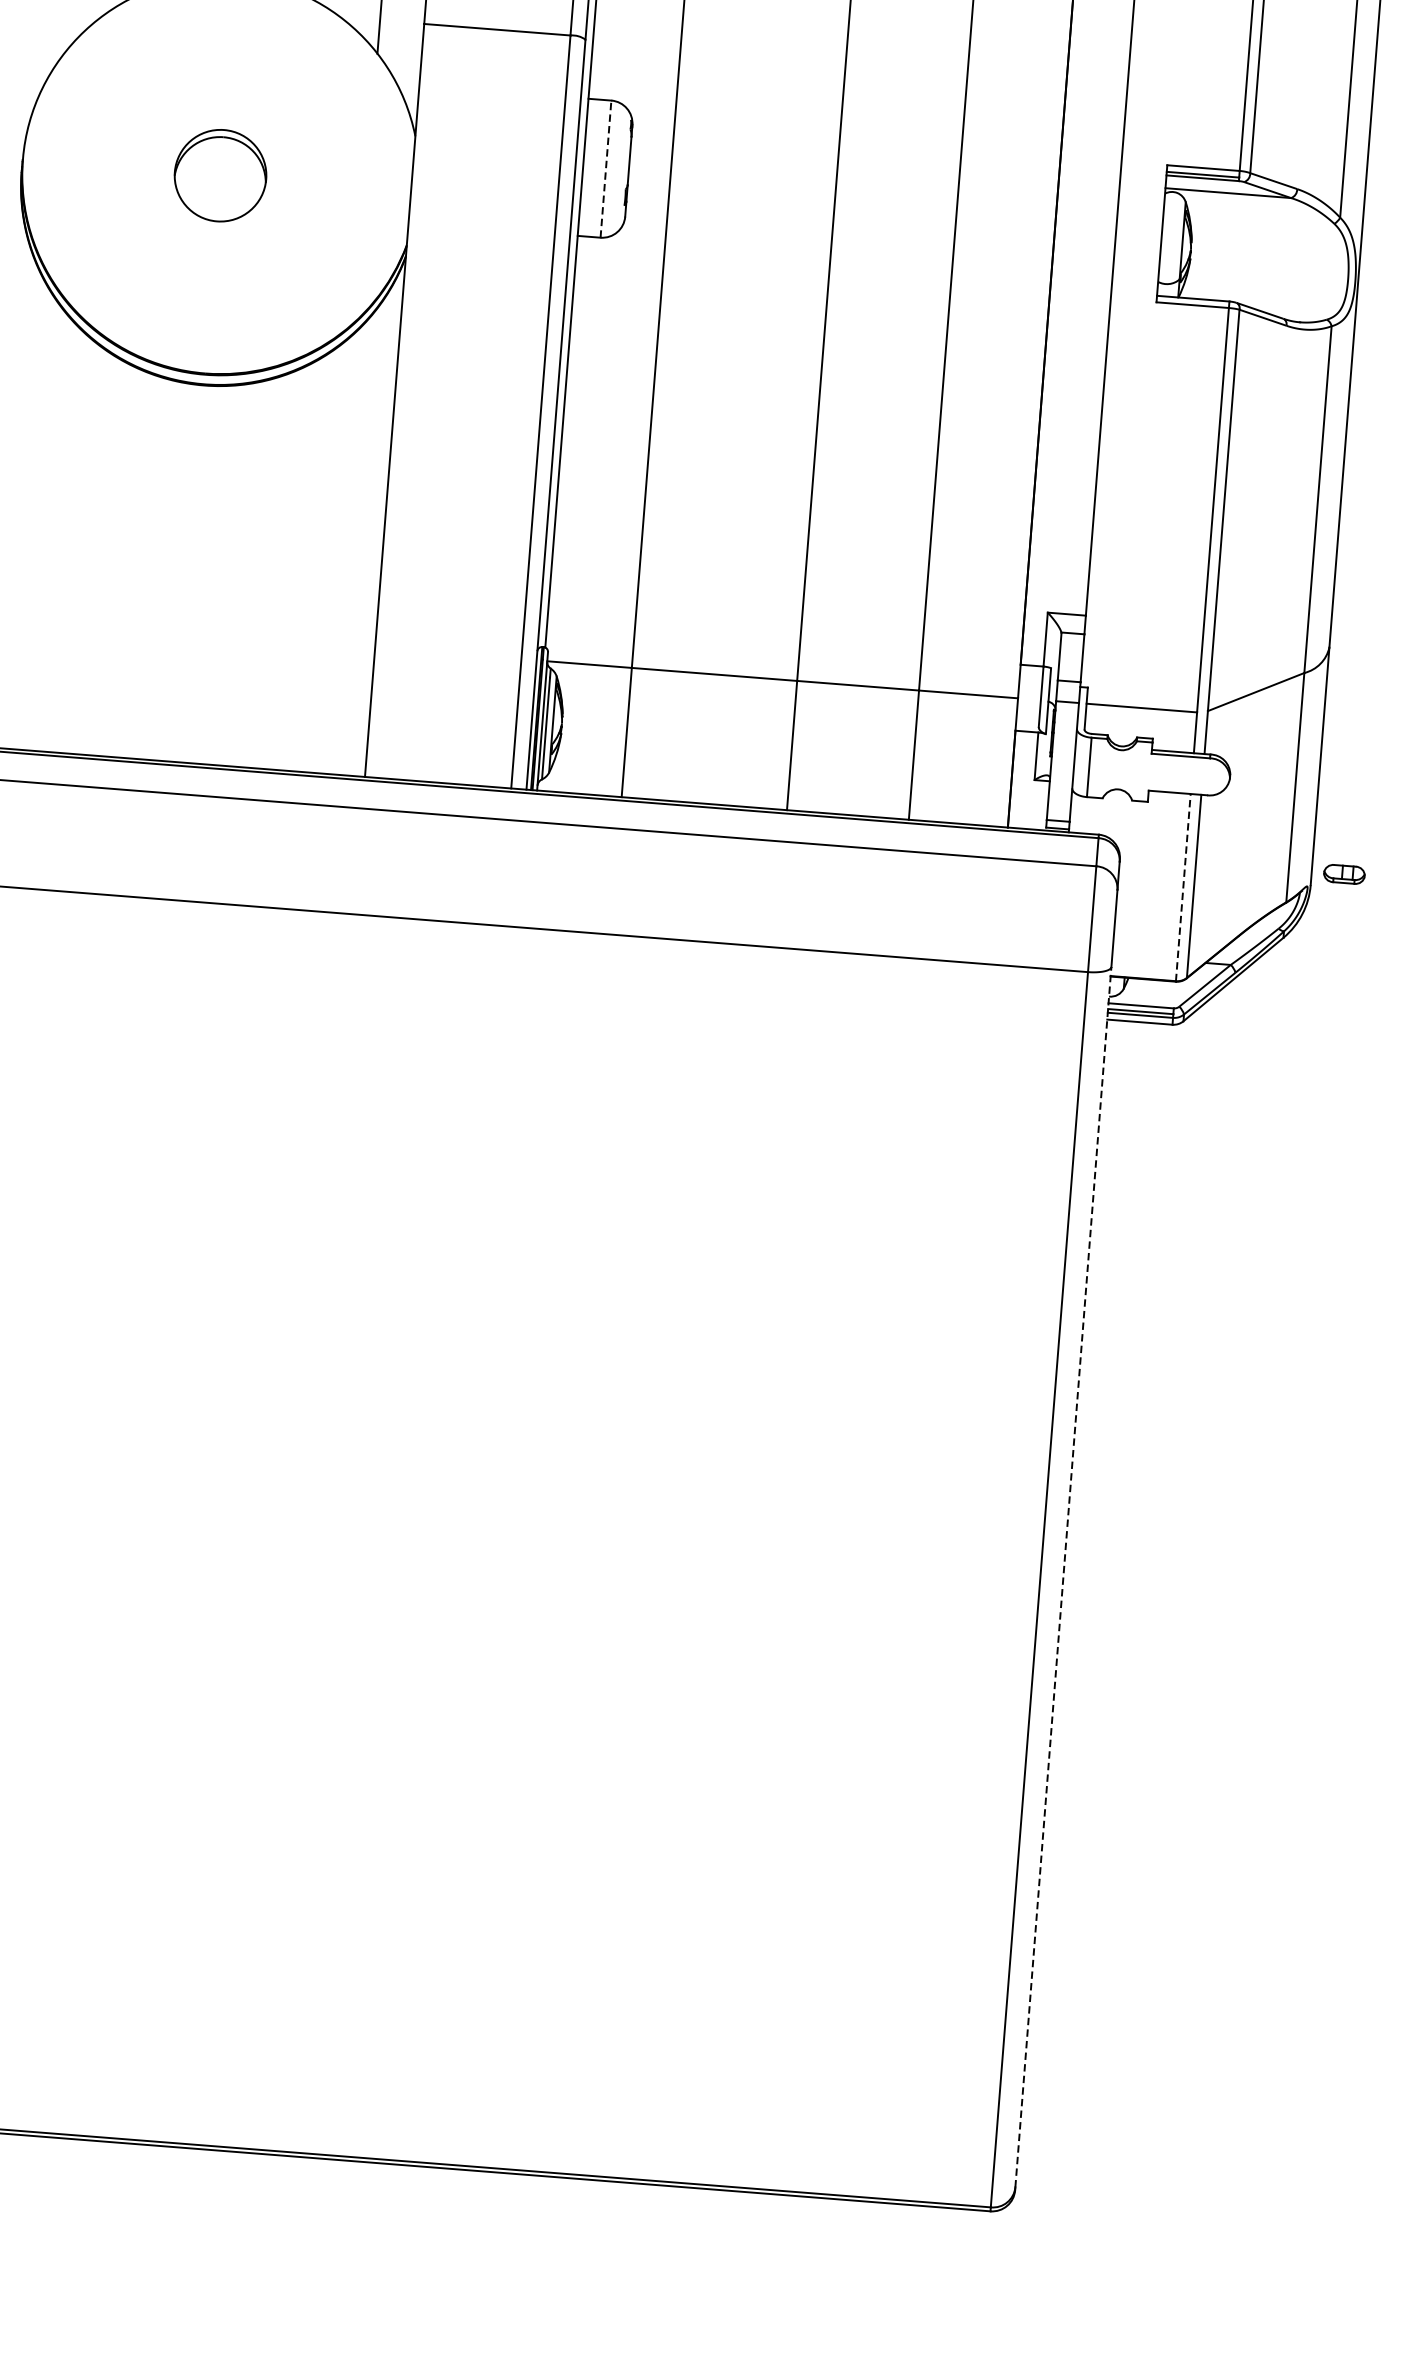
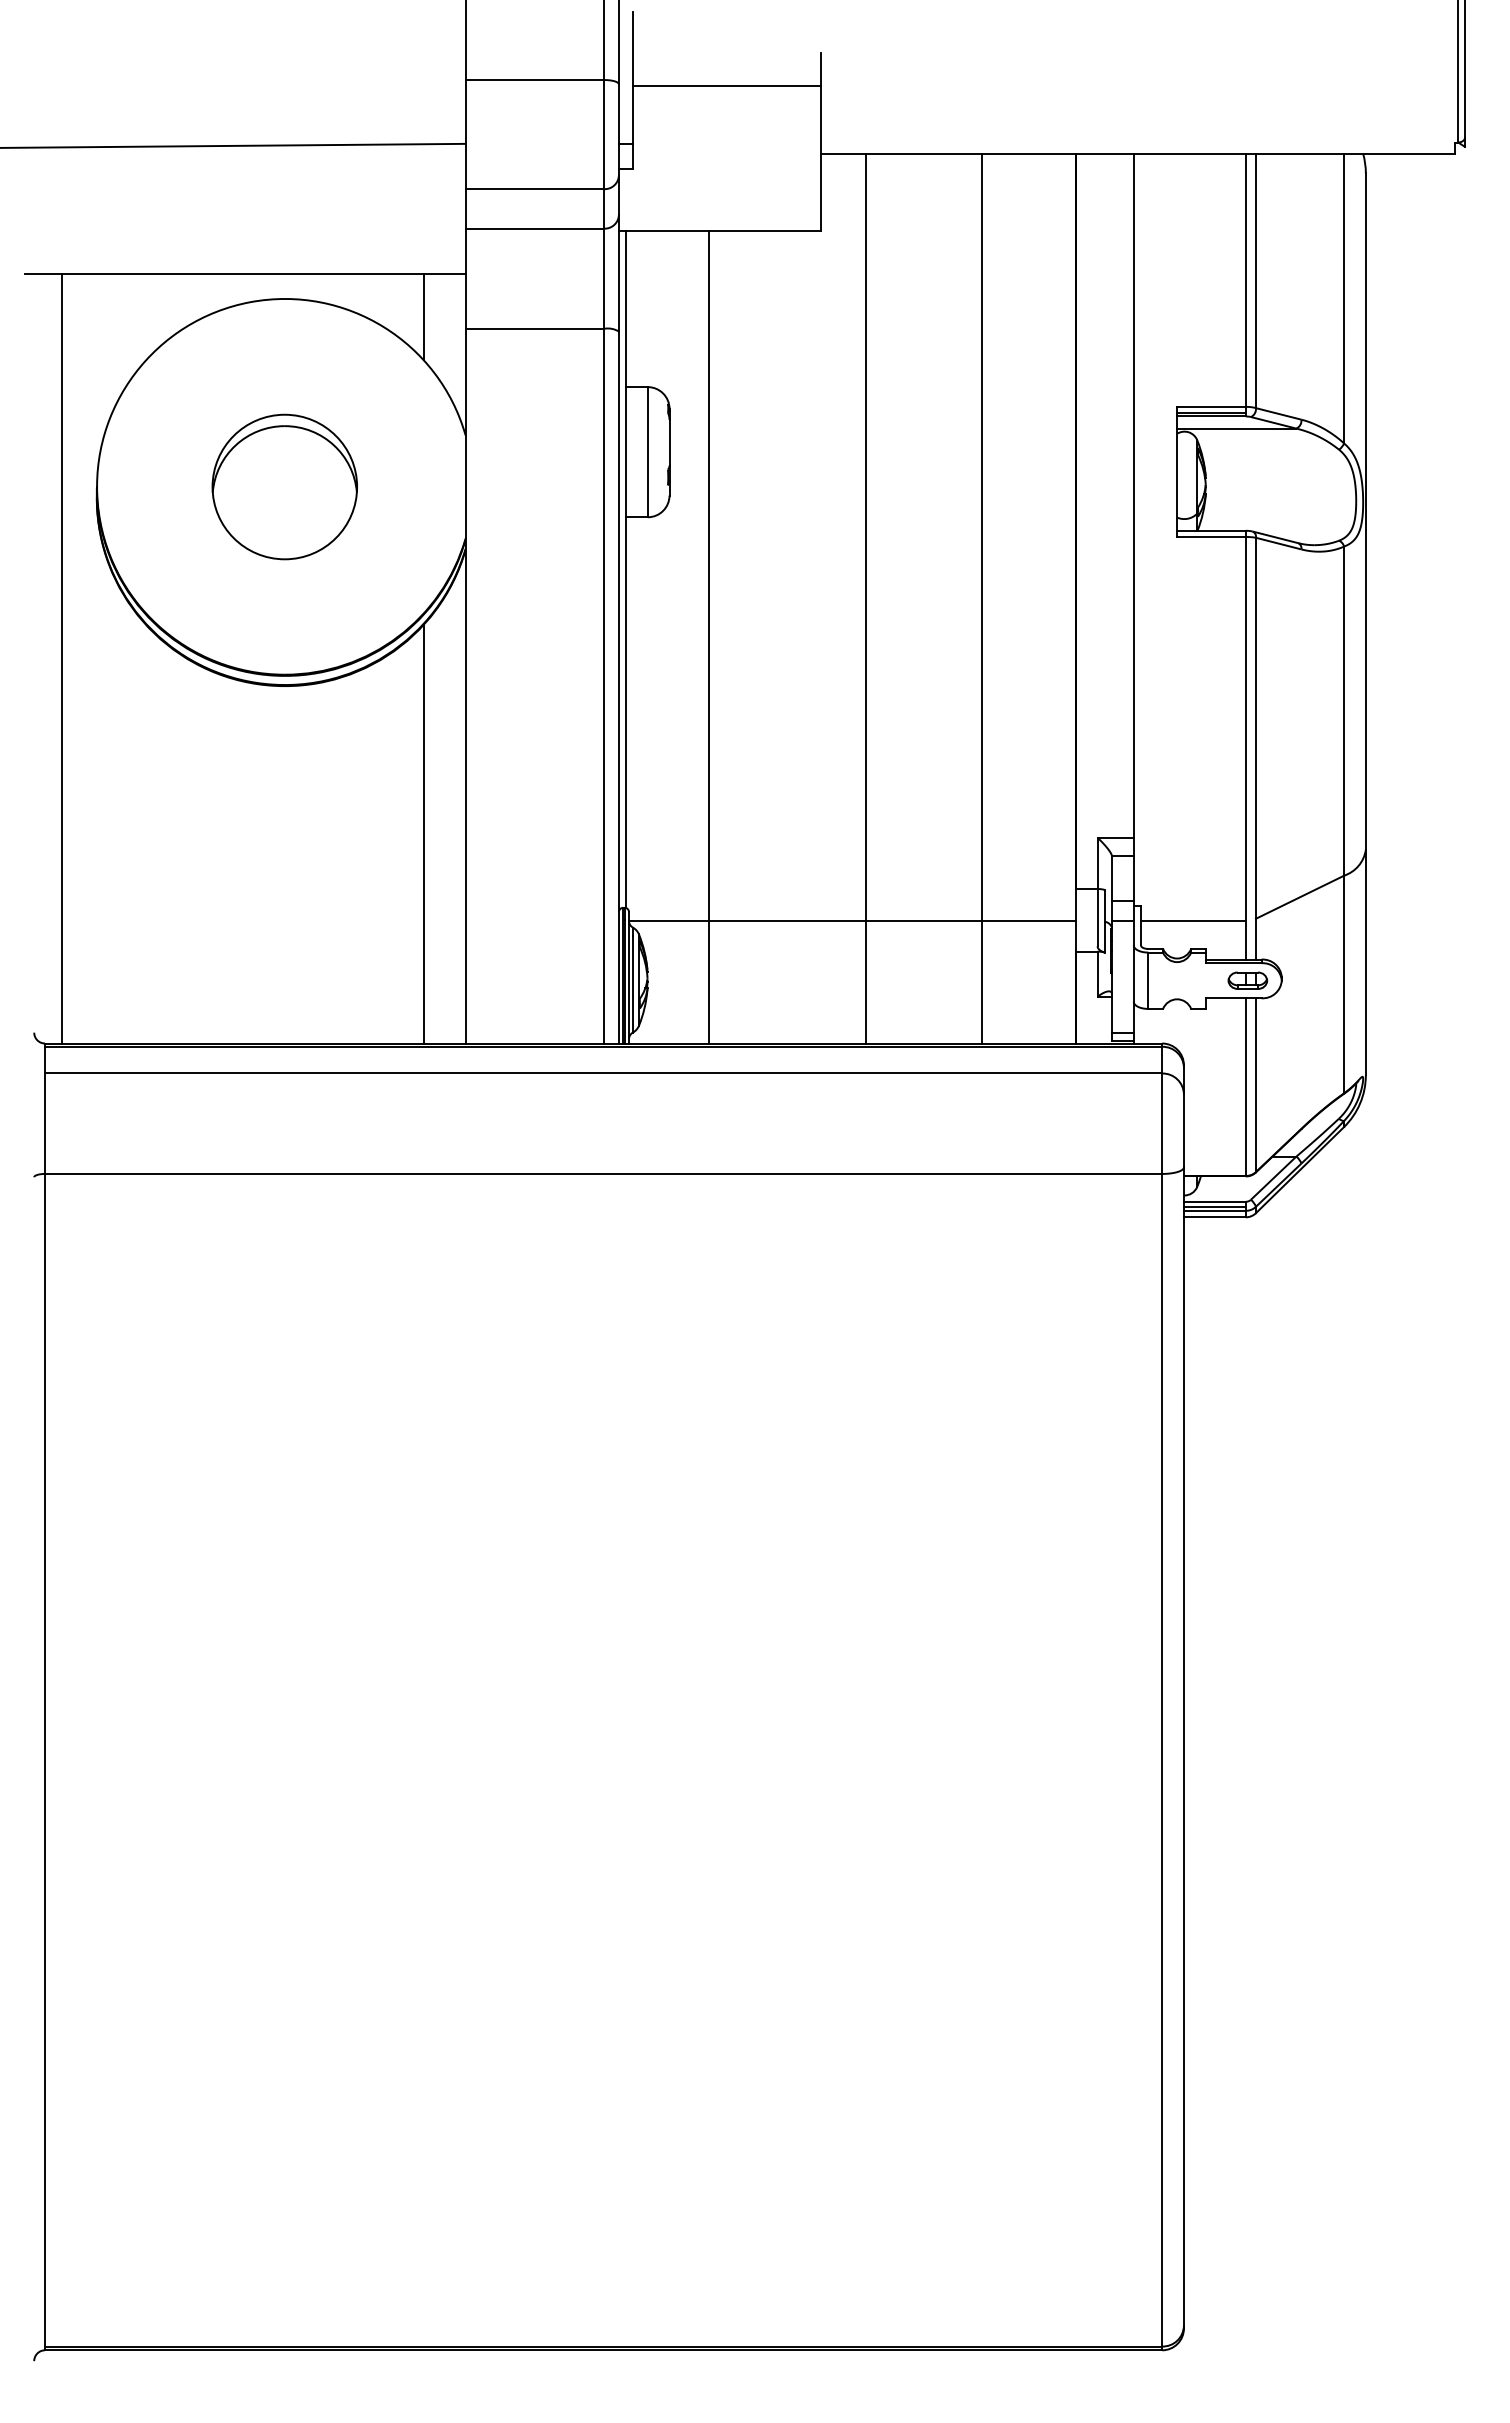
line: (605, 168) -> (647, 451), dashed -> solid
part: (220, 175) -> (284, 486), size x1.67
line: (338, 552) -> (423, 833), added
part: (1344, 874) -> (1247, 980), moved
line: (1182, 887) -> (1245, 1087), dashed -> solid
line: (1062, 1577) -> (1183, 1746), dashed -> solid

